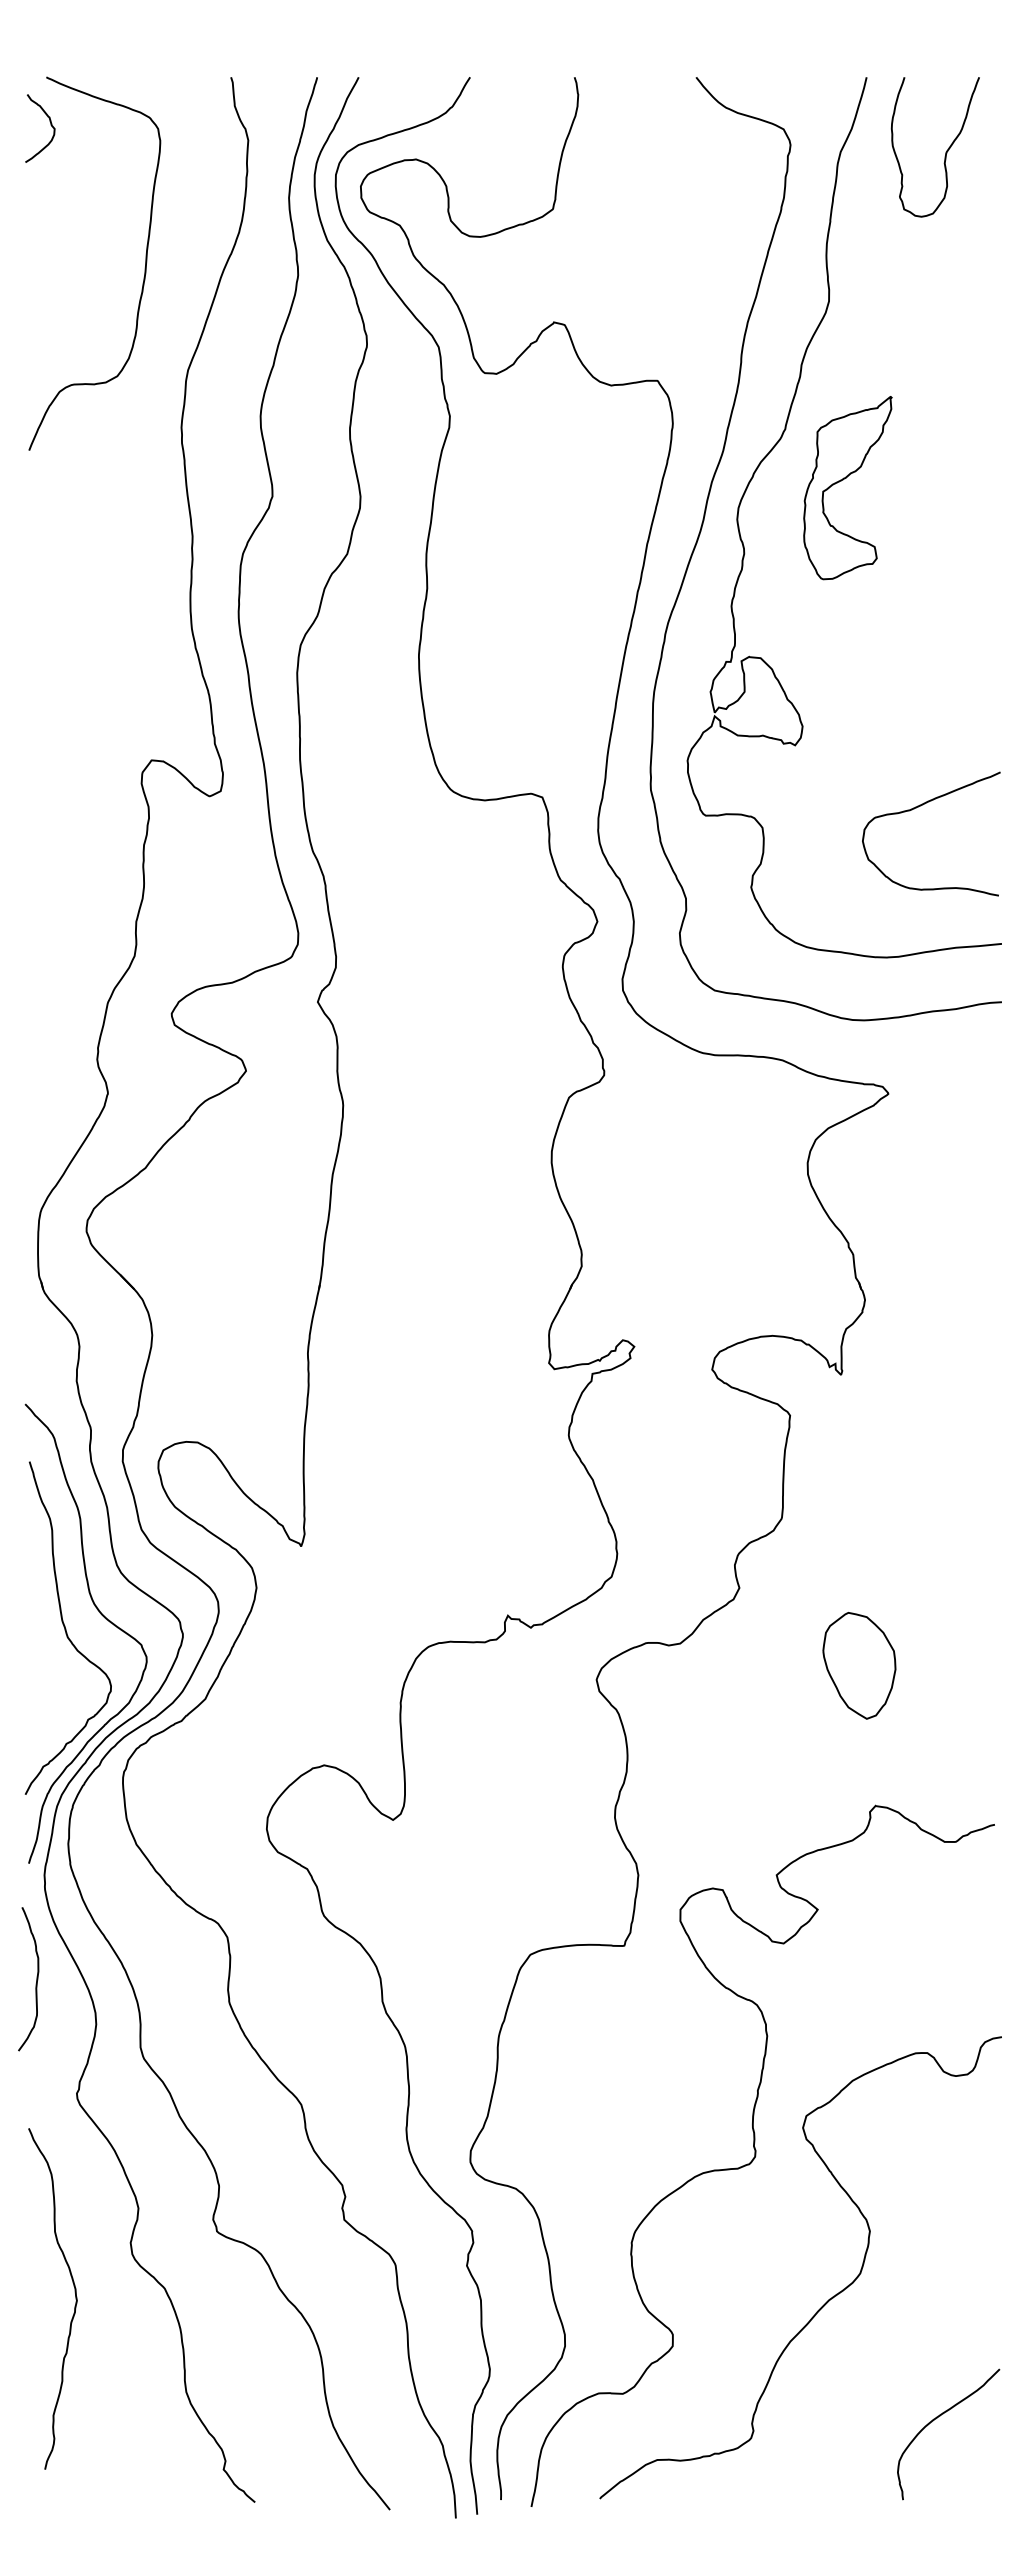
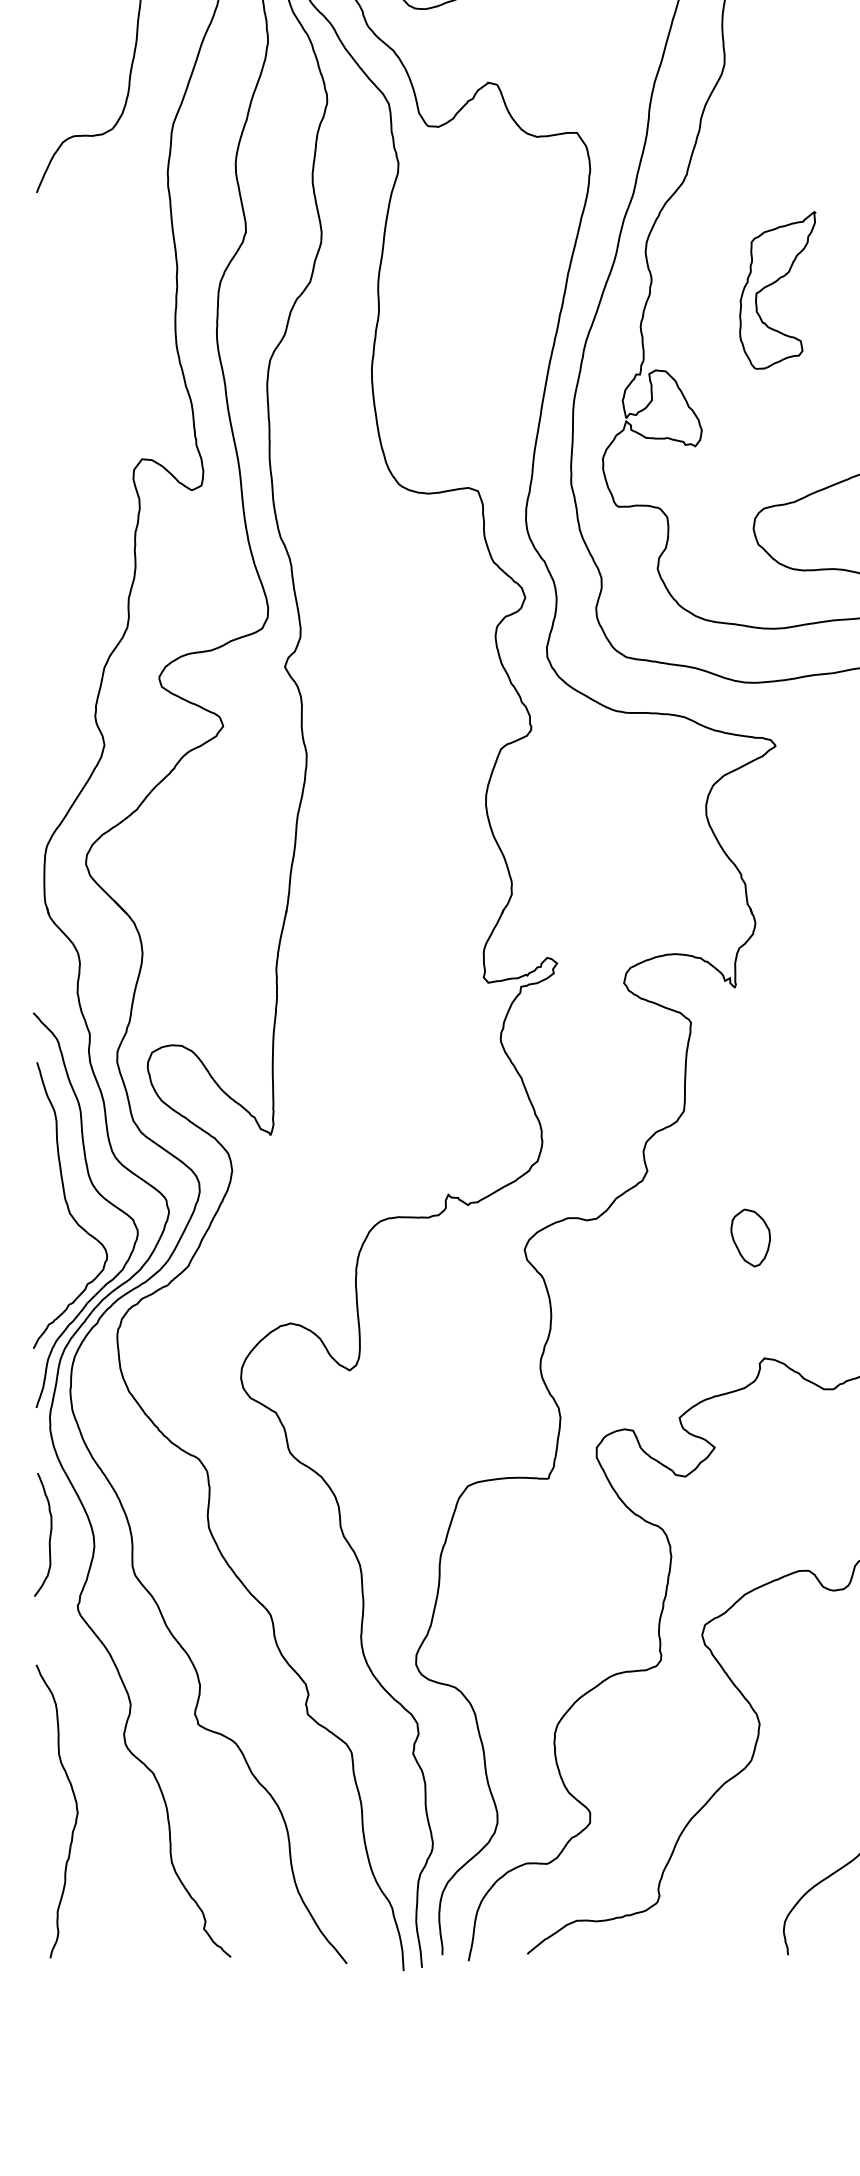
part: (843, 480) -> (773, 283), moved
part: (859, 1666) -> (750, 1238), size x0.62
curve: (36, 1979) -> (49, 1535), moved
curve: (74, 2292) -> (75, 1805), moved

